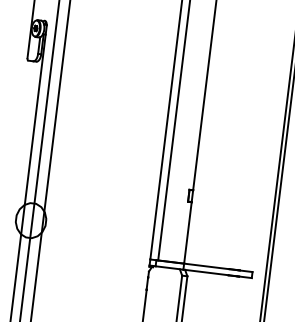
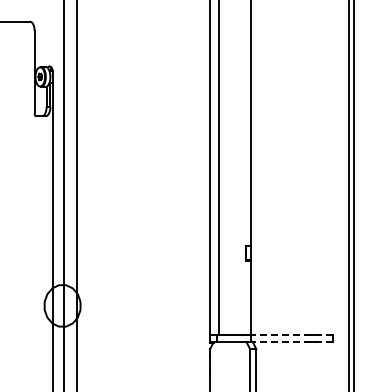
line: (217, 267) -> (291, 334), solid -> dashed
line: (217, 273) -> (291, 341), solid -> dashed

